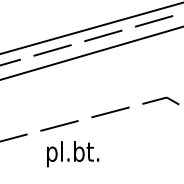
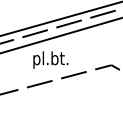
text: (72, 153) -> (50, 59), moved

